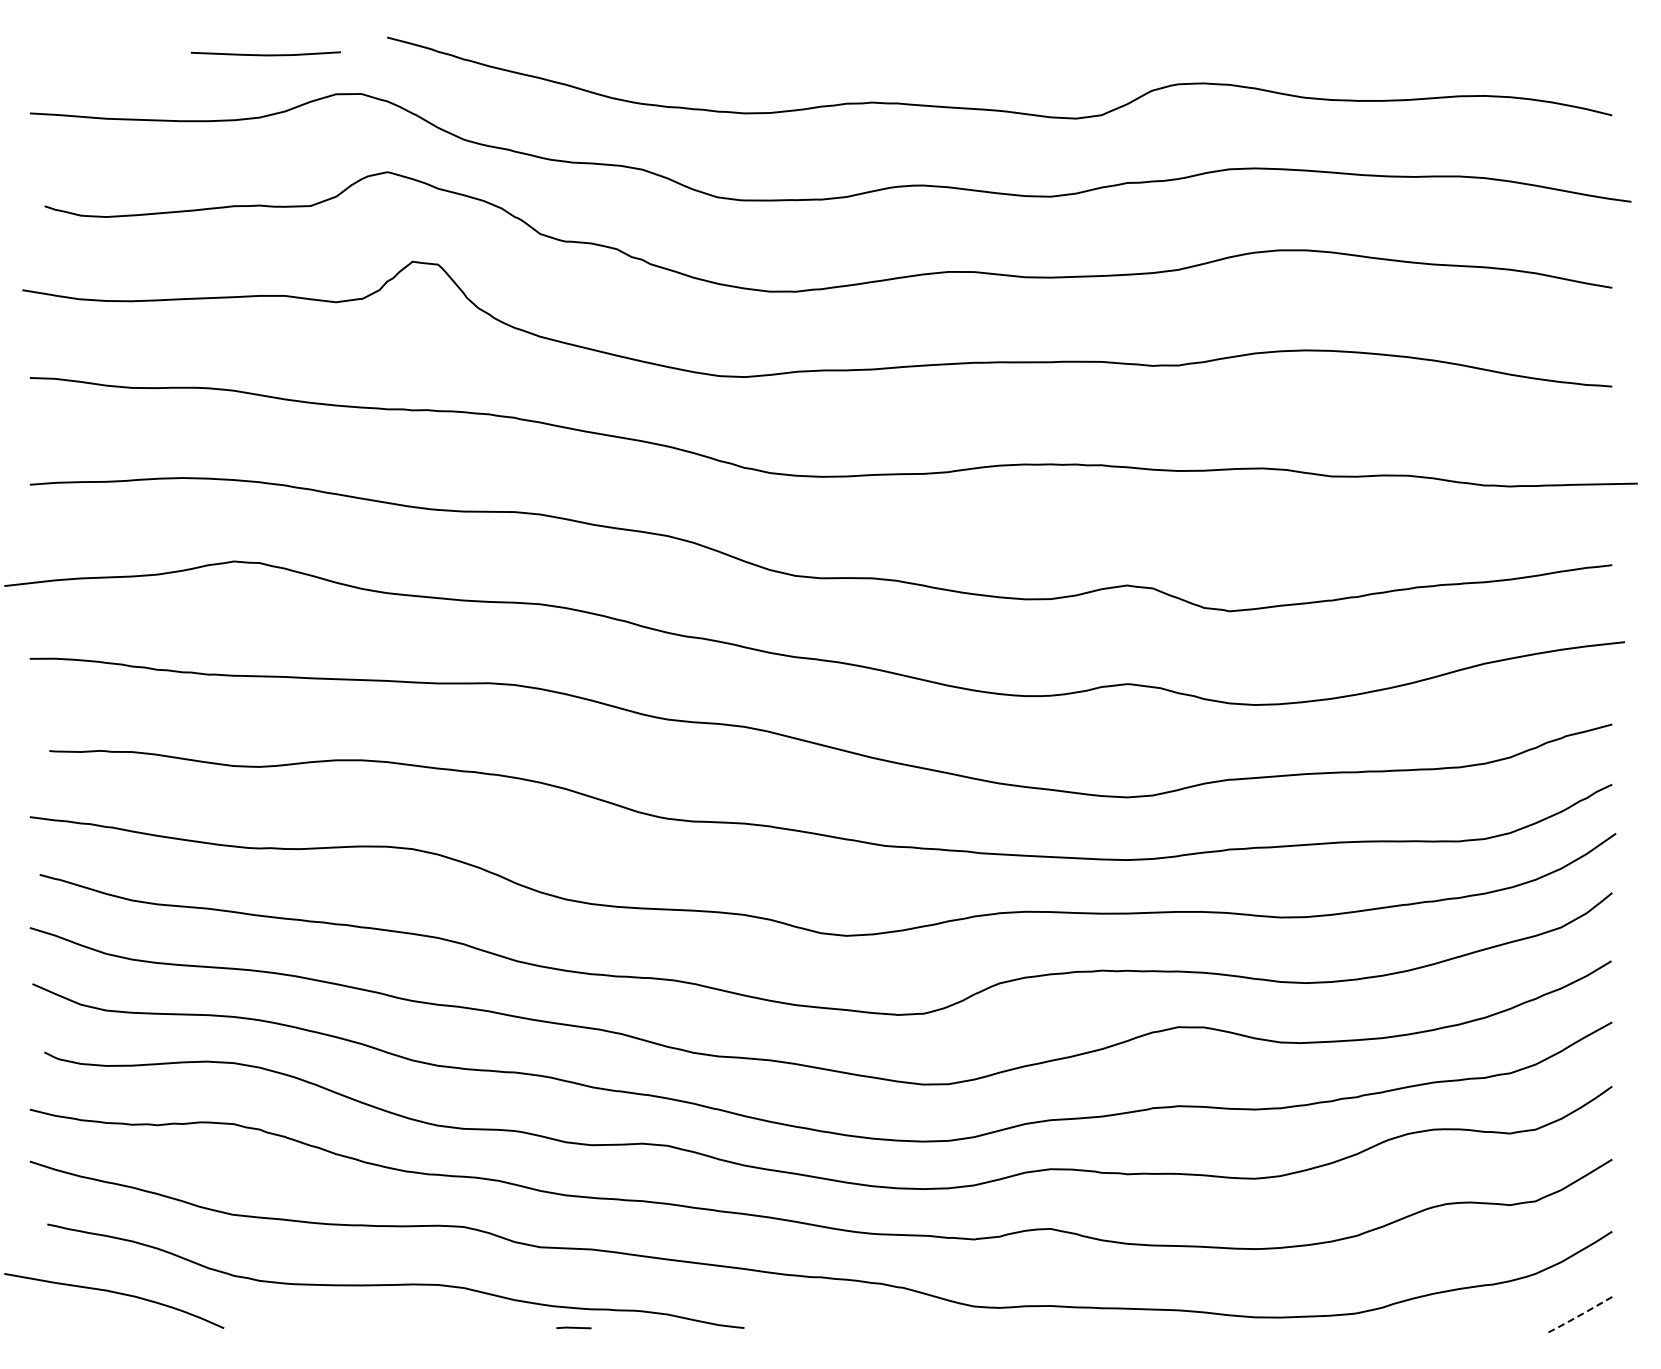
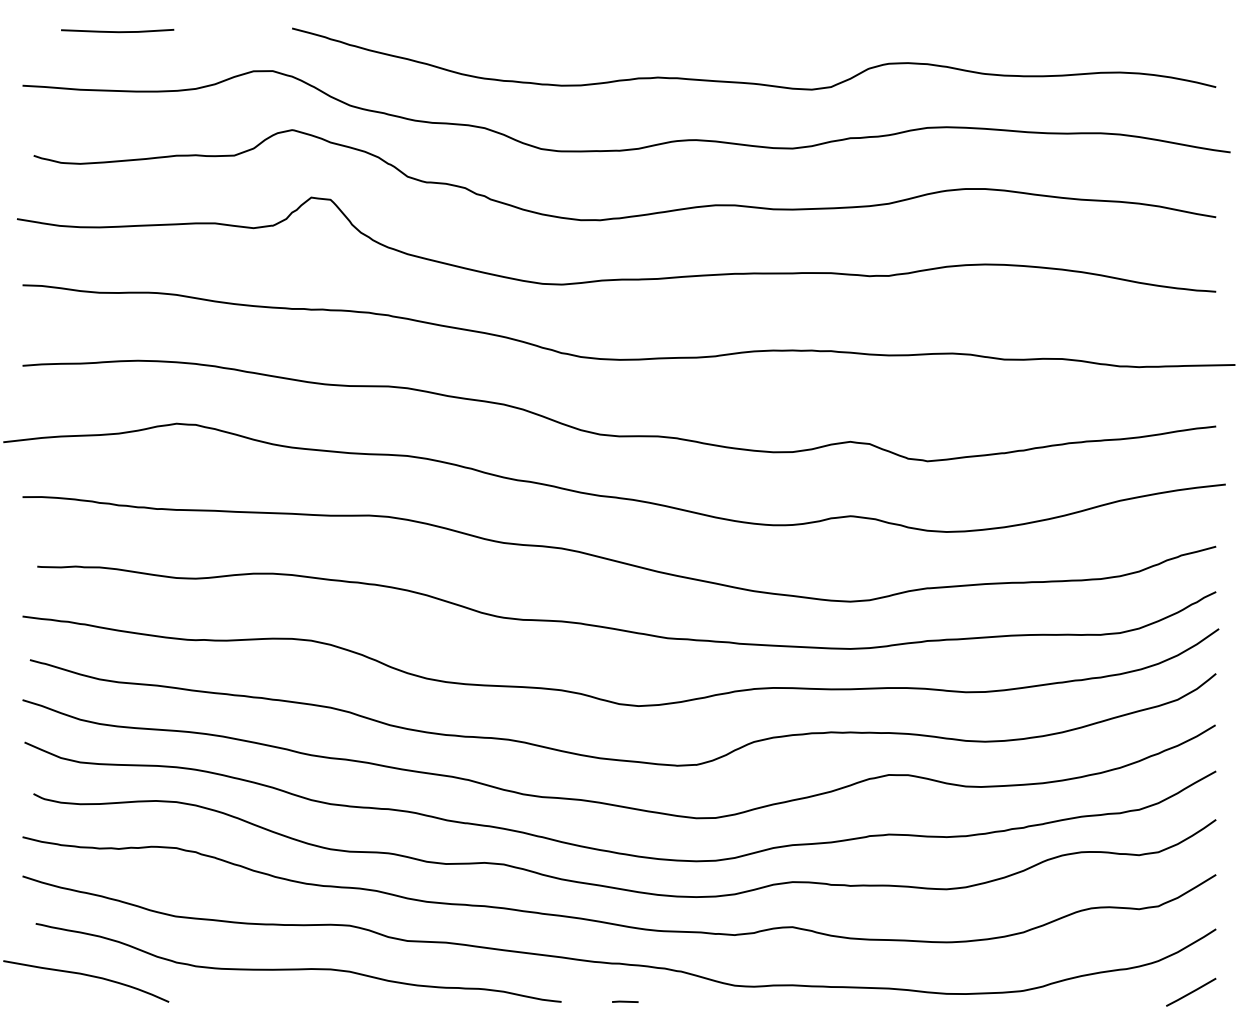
line: (265, 54) -> (117, 31), moved
line: (1579, 1315) -> (1191, 992), dashed -> solid
line: (573, 1327) -> (624, 1001), moved

